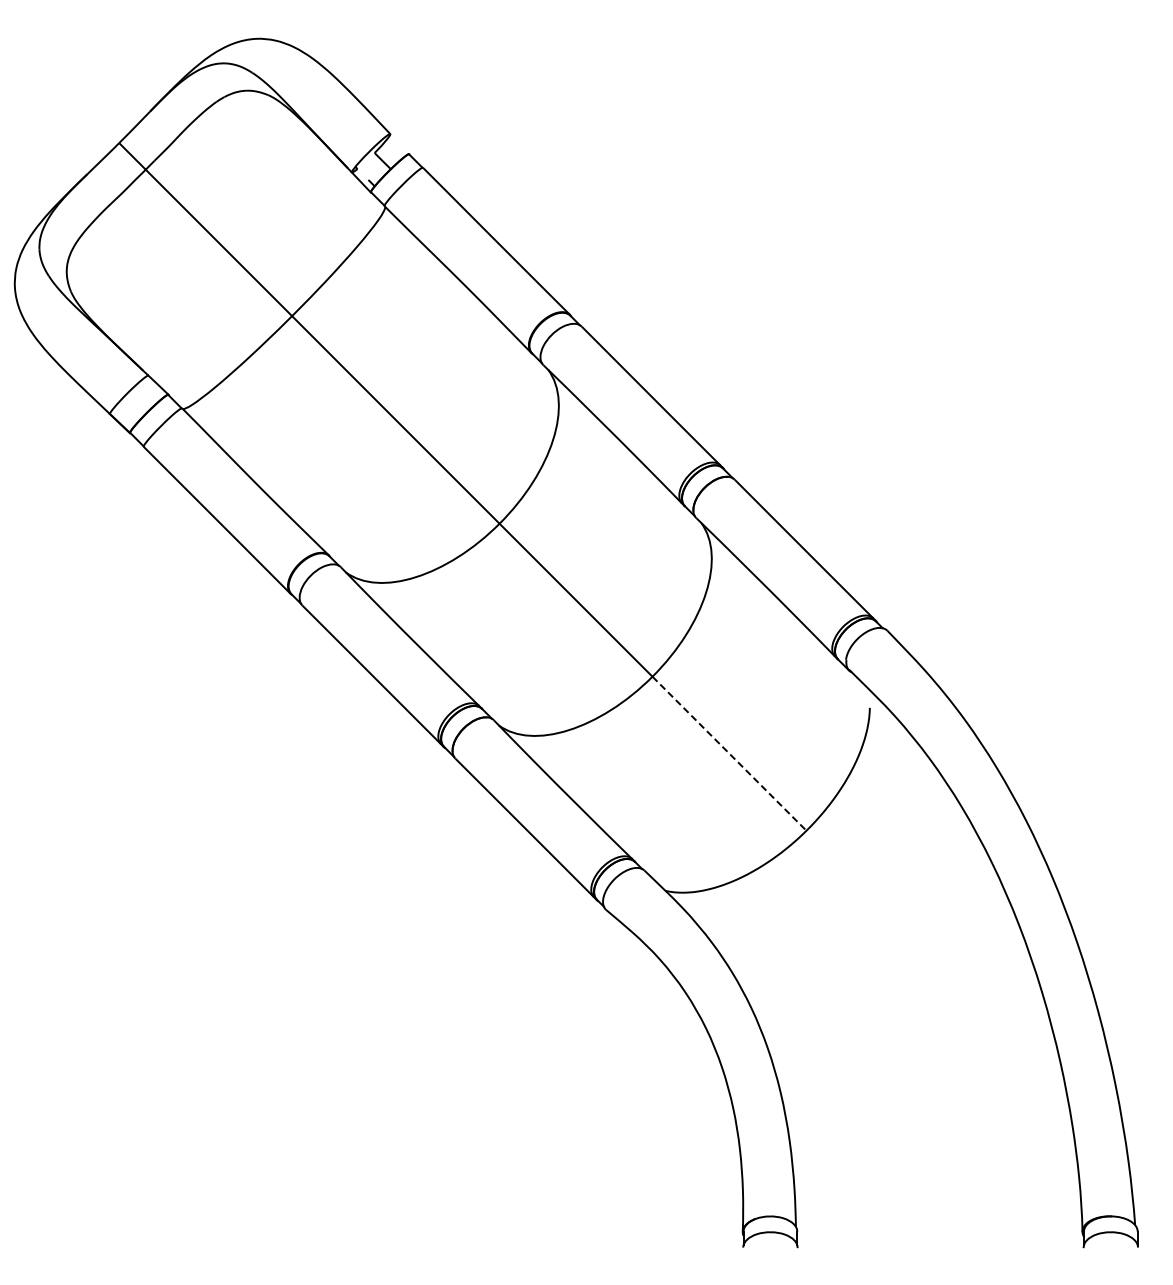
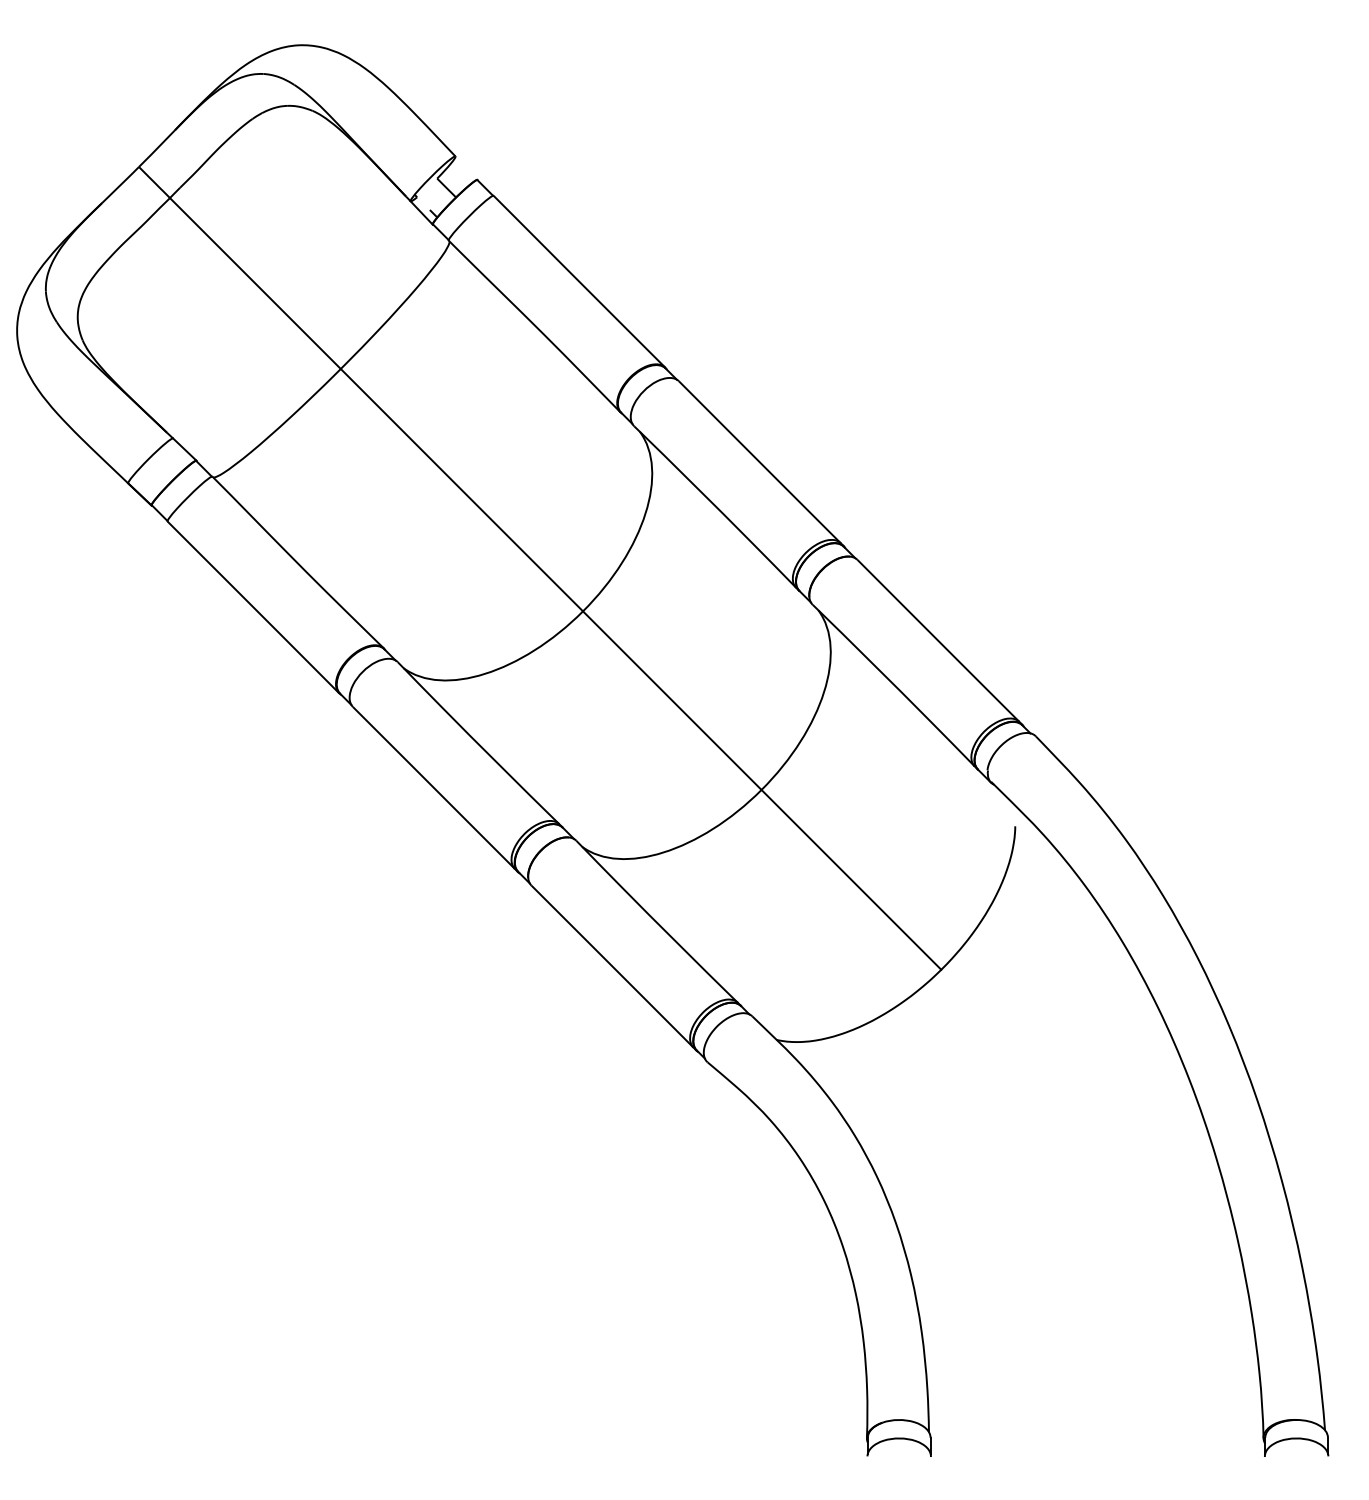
line: (729, 753) -> (851, 879), dashed -> solid

